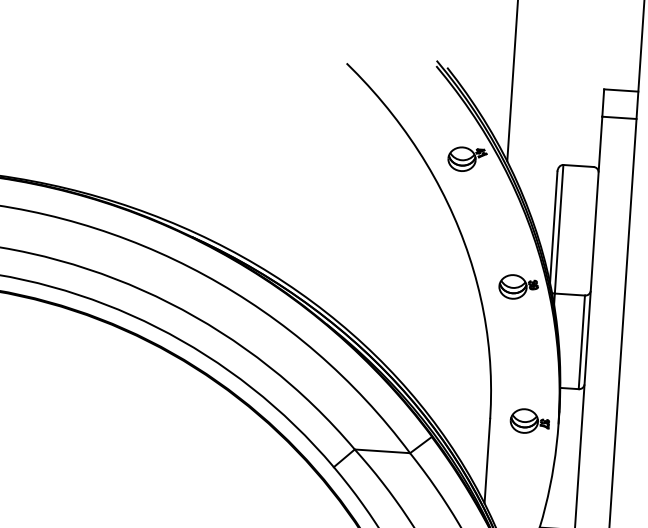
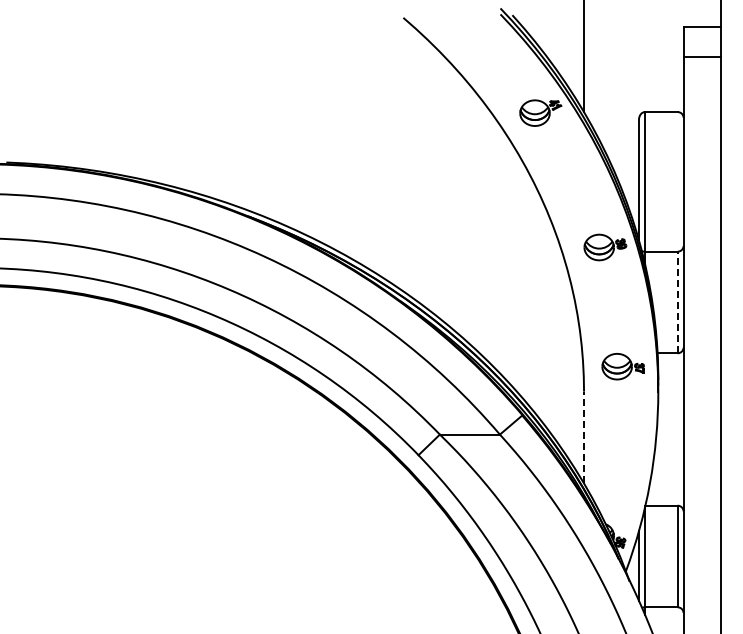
line: (581, 342) -> (677, 302), solid -> dashed
part: (529, 421) -> (622, 366), moved
line: (487, 461) -> (584, 437), solid -> dashed

